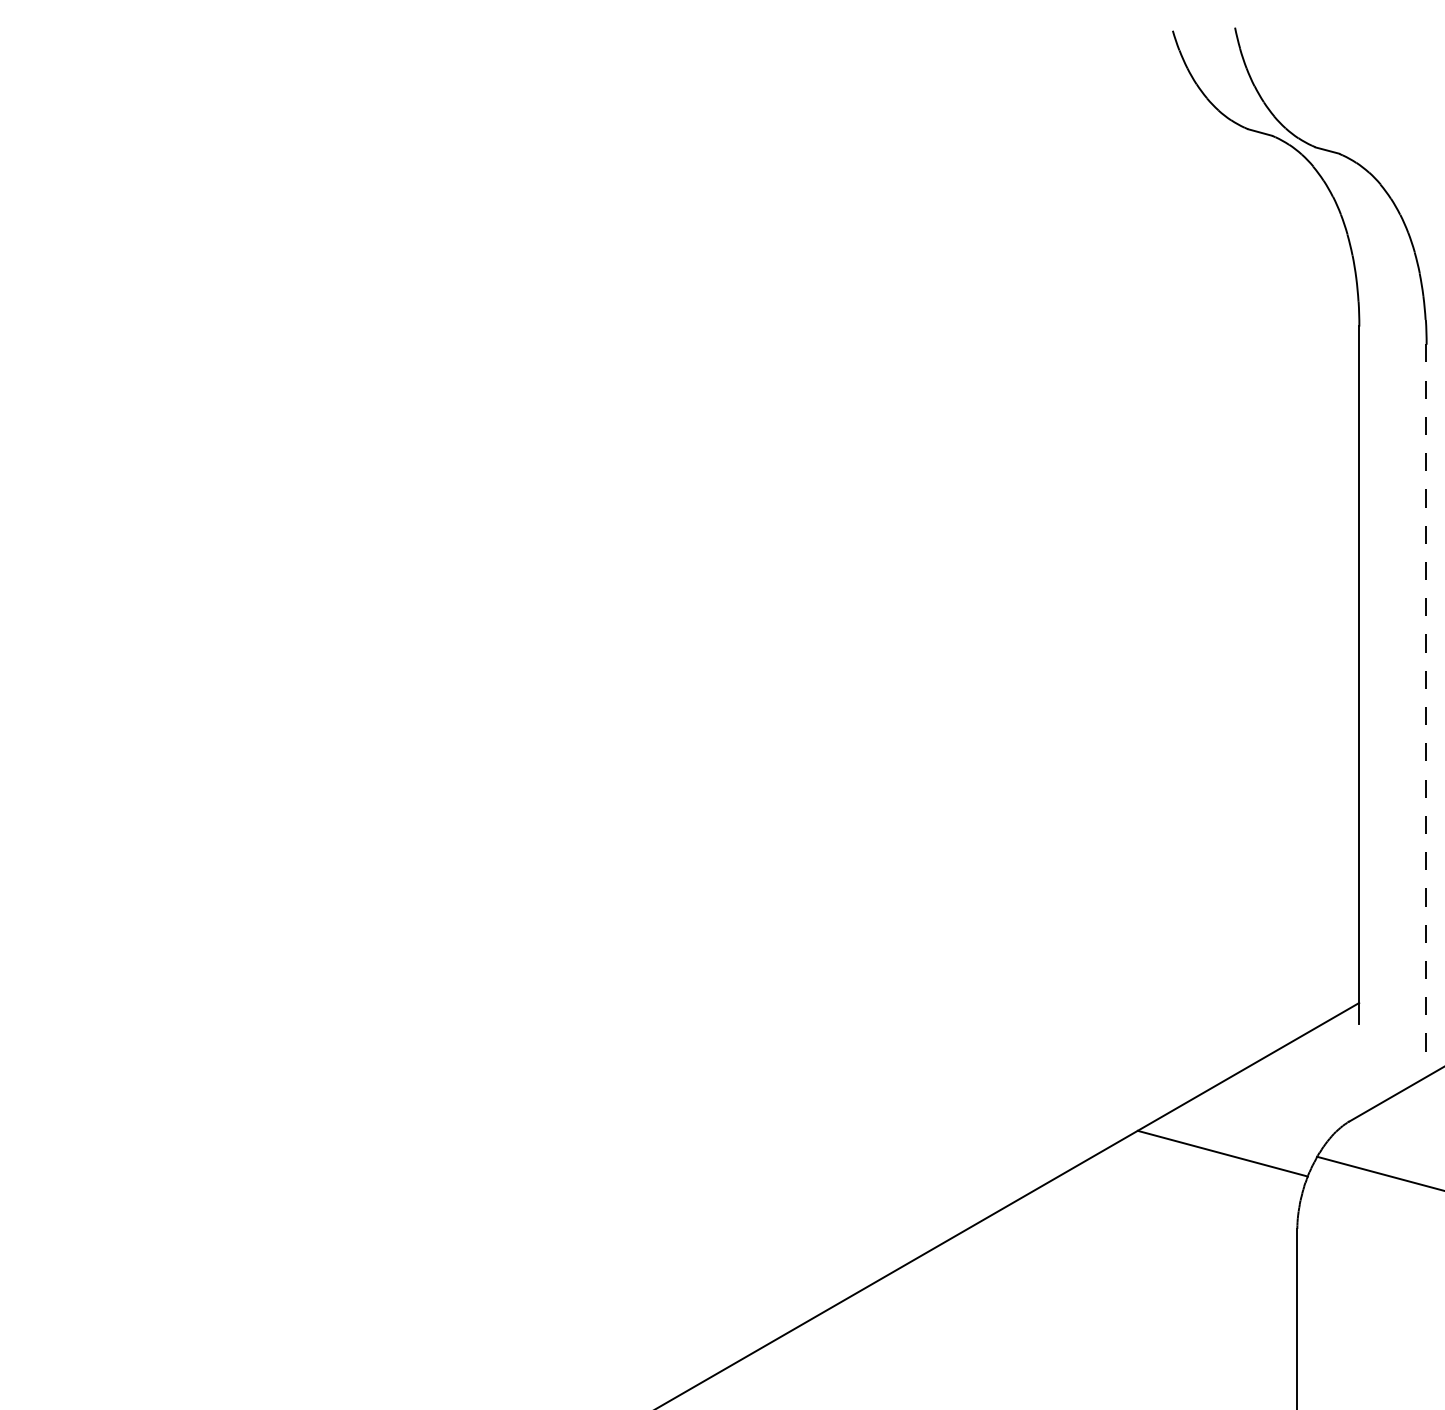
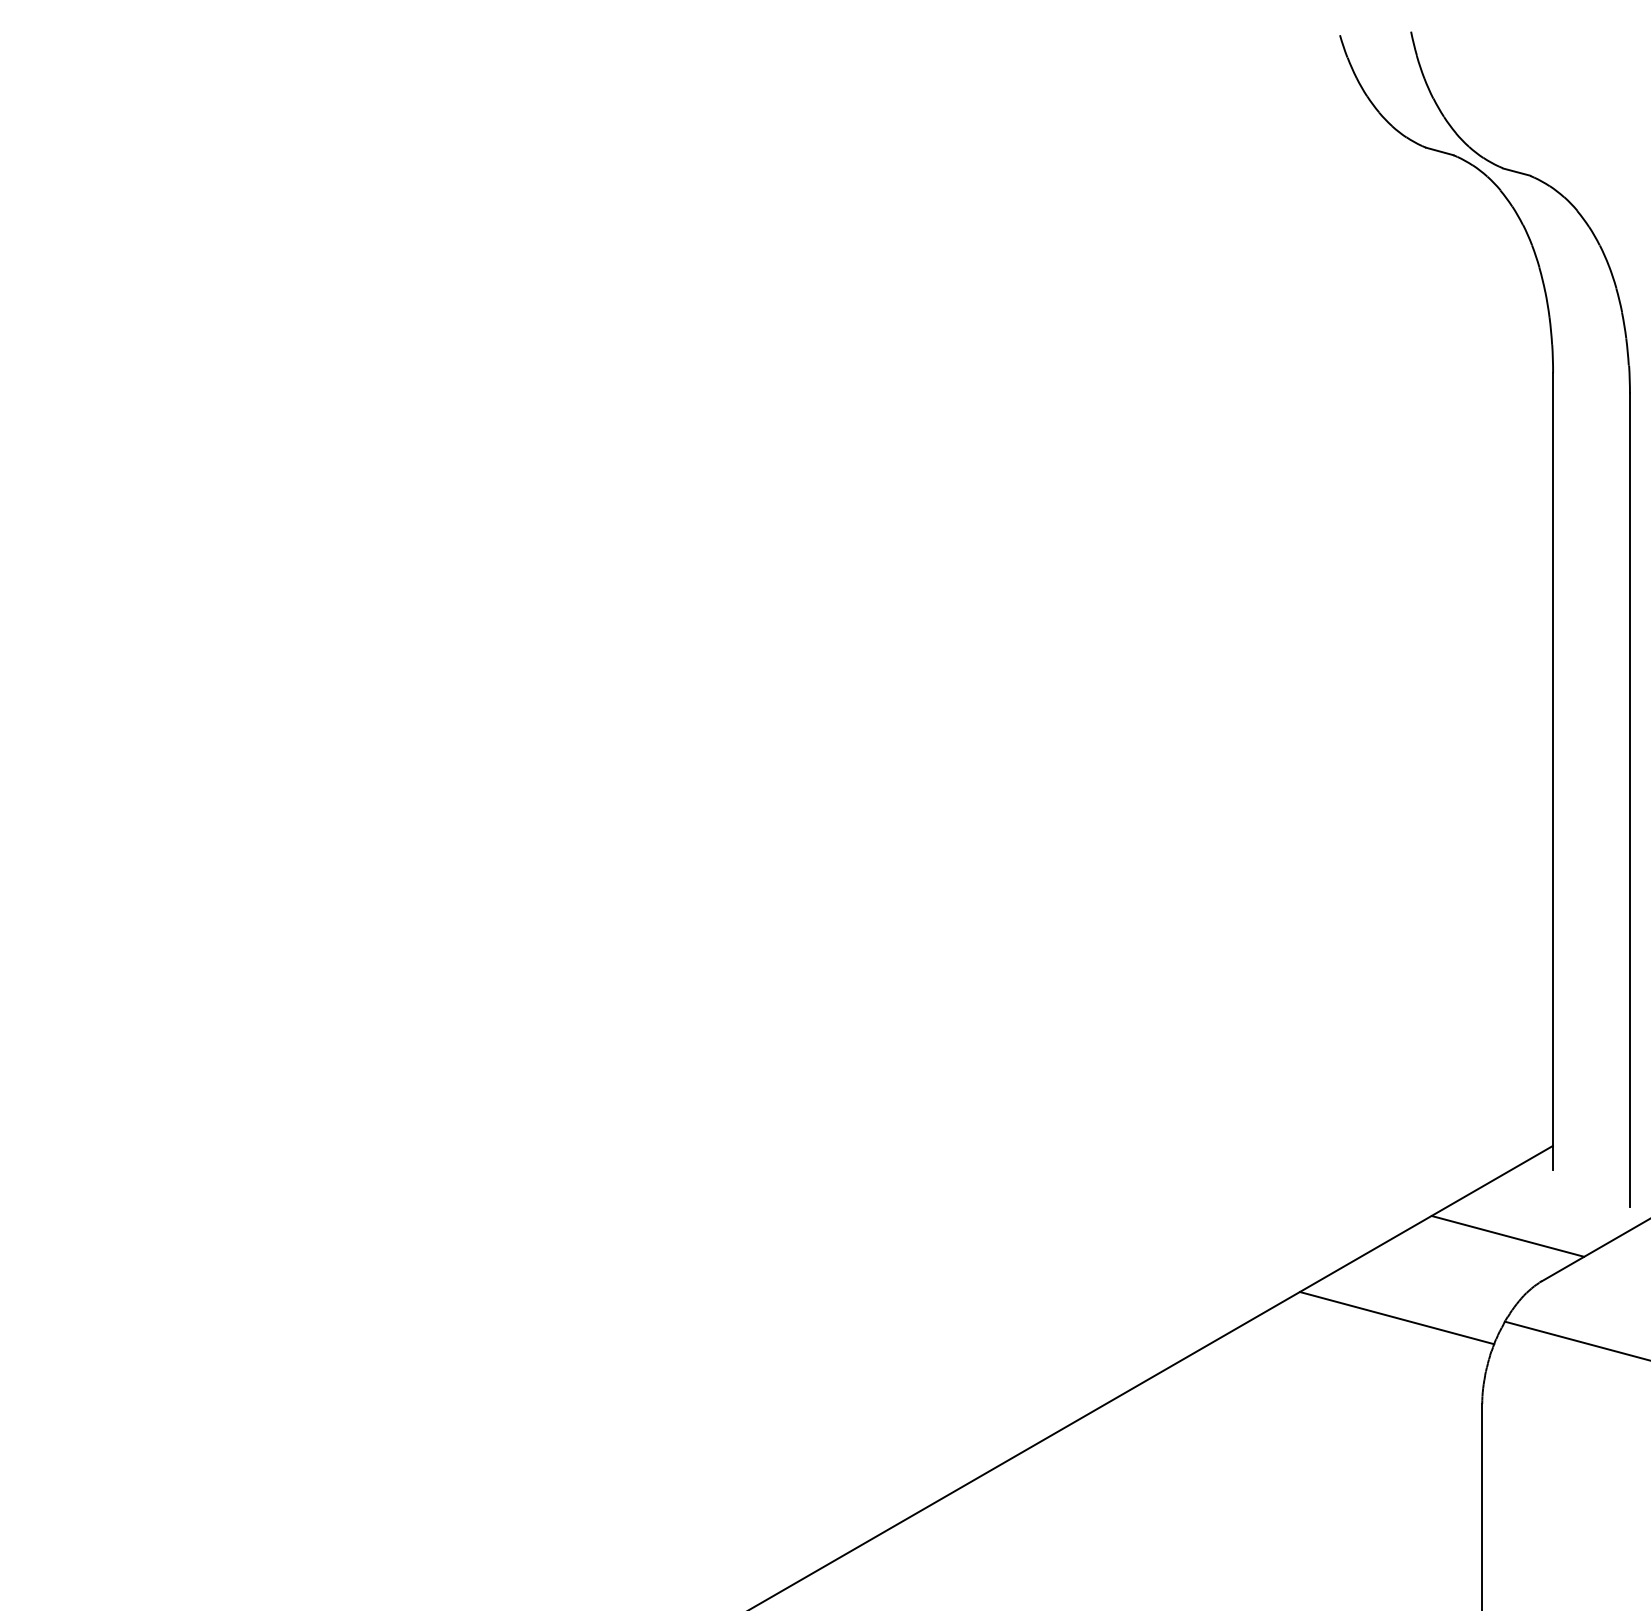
line: (1426, 700) -> (1629, 800), dashed -> solid
line: (1319, 1081) -> (1507, 1235), added

